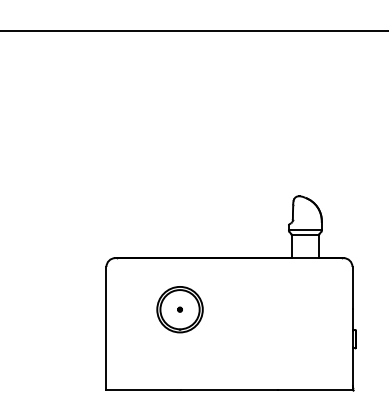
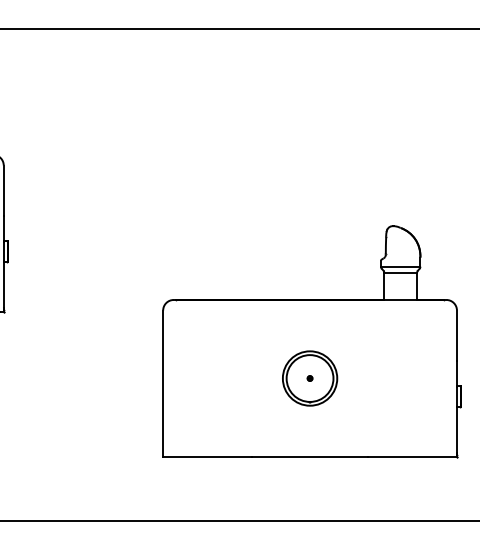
part: (180, 309) -> (310, 378), moved

